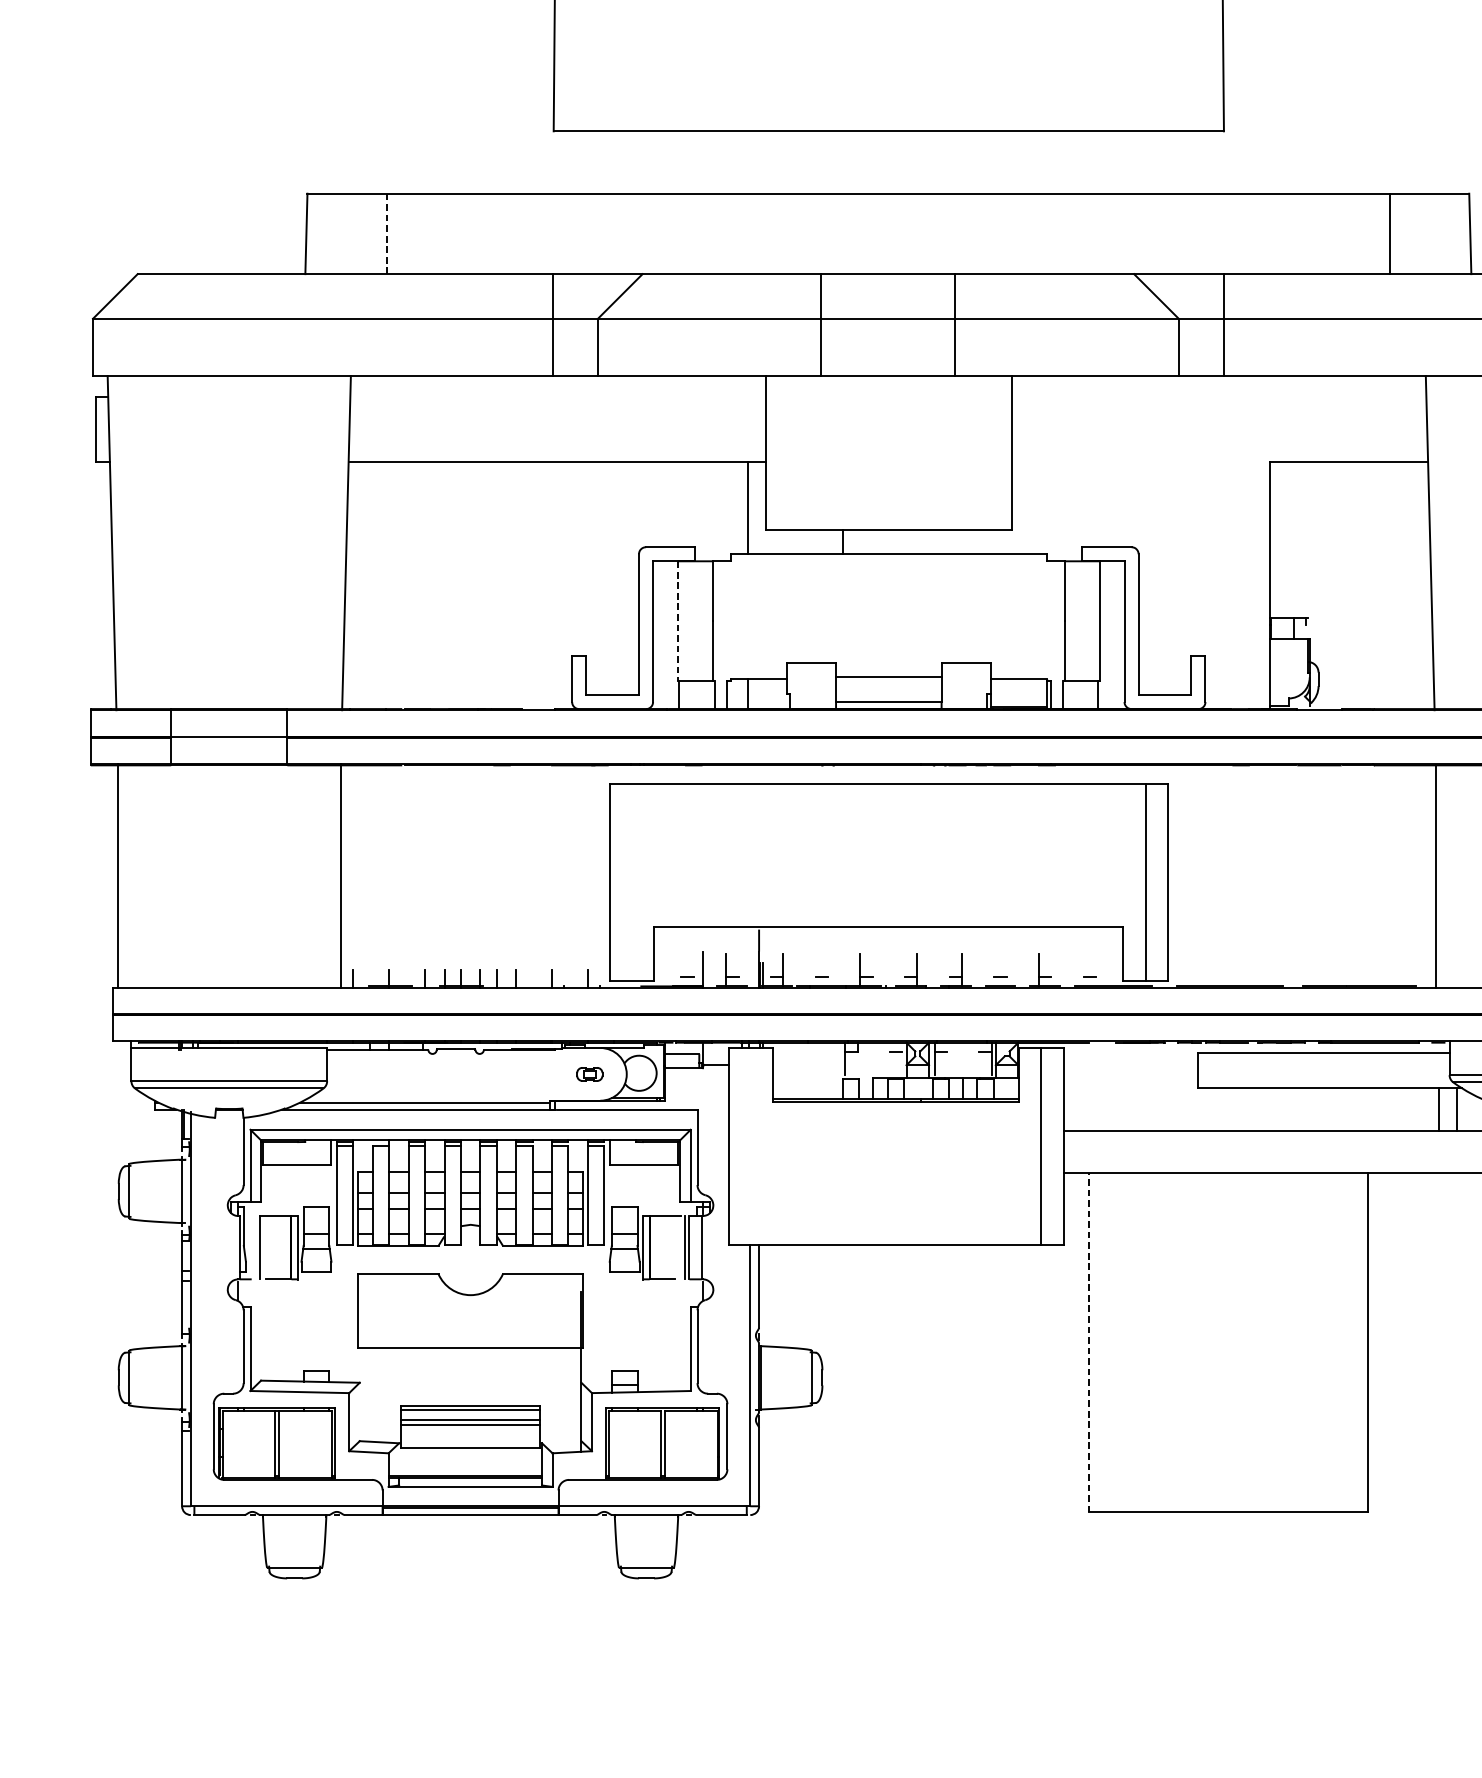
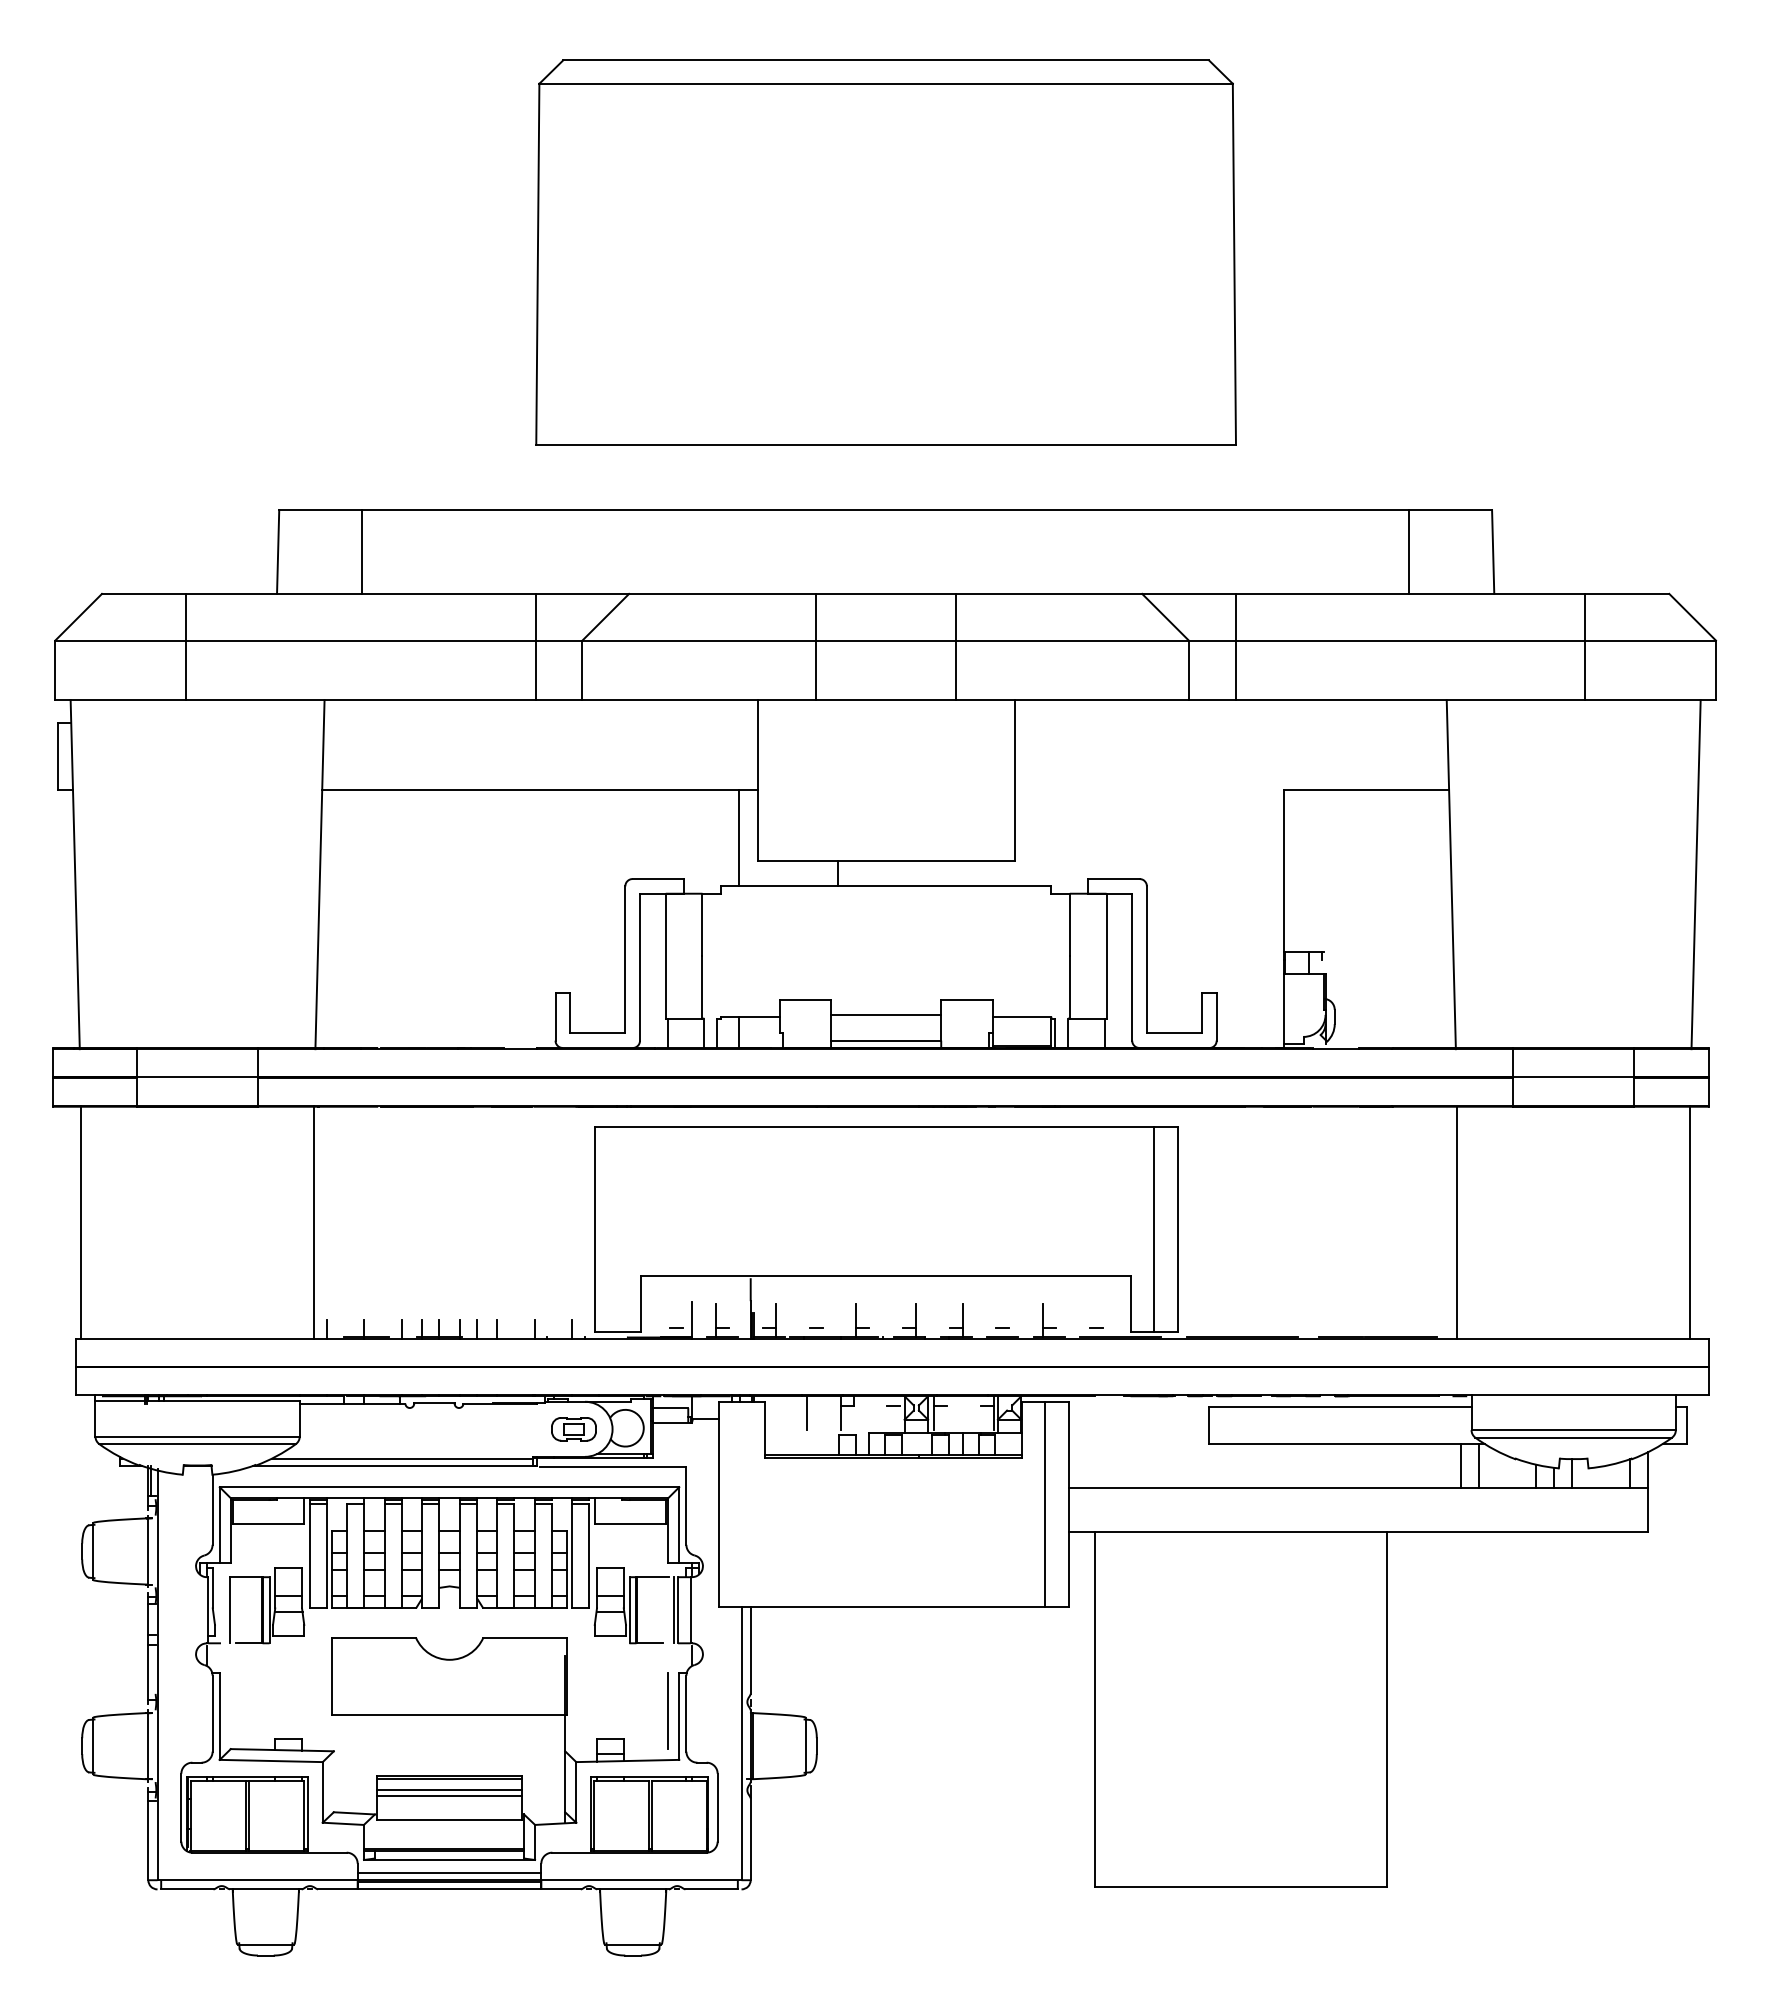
line: (387, 233) -> (362, 551), dashed -> solid
line: (217, 324) -> (185, 646), added
line: (677, 621) -> (665, 956), dashed -> solid
line: (812, 1058) -> (806, 1412), added
part: (589, 1074) -> (573, 1429), size x1.67
line: (1089, 1341) -> (1095, 1708), dashed -> solid
line: (679, 1343) -> (667, 1710), added
line: (470, 1498) -> (449, 1872), added

